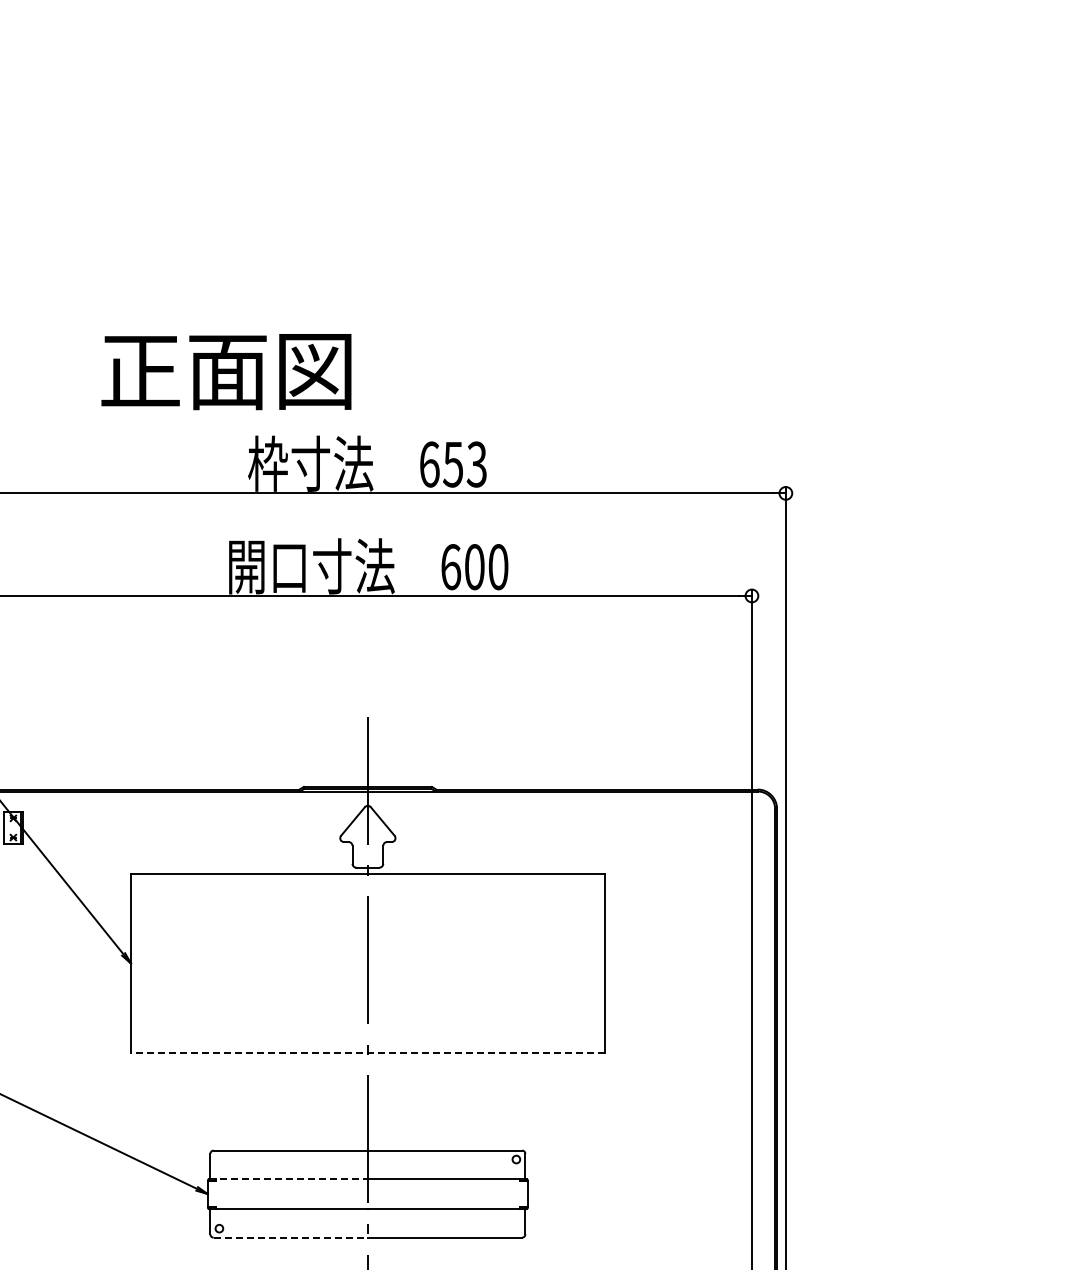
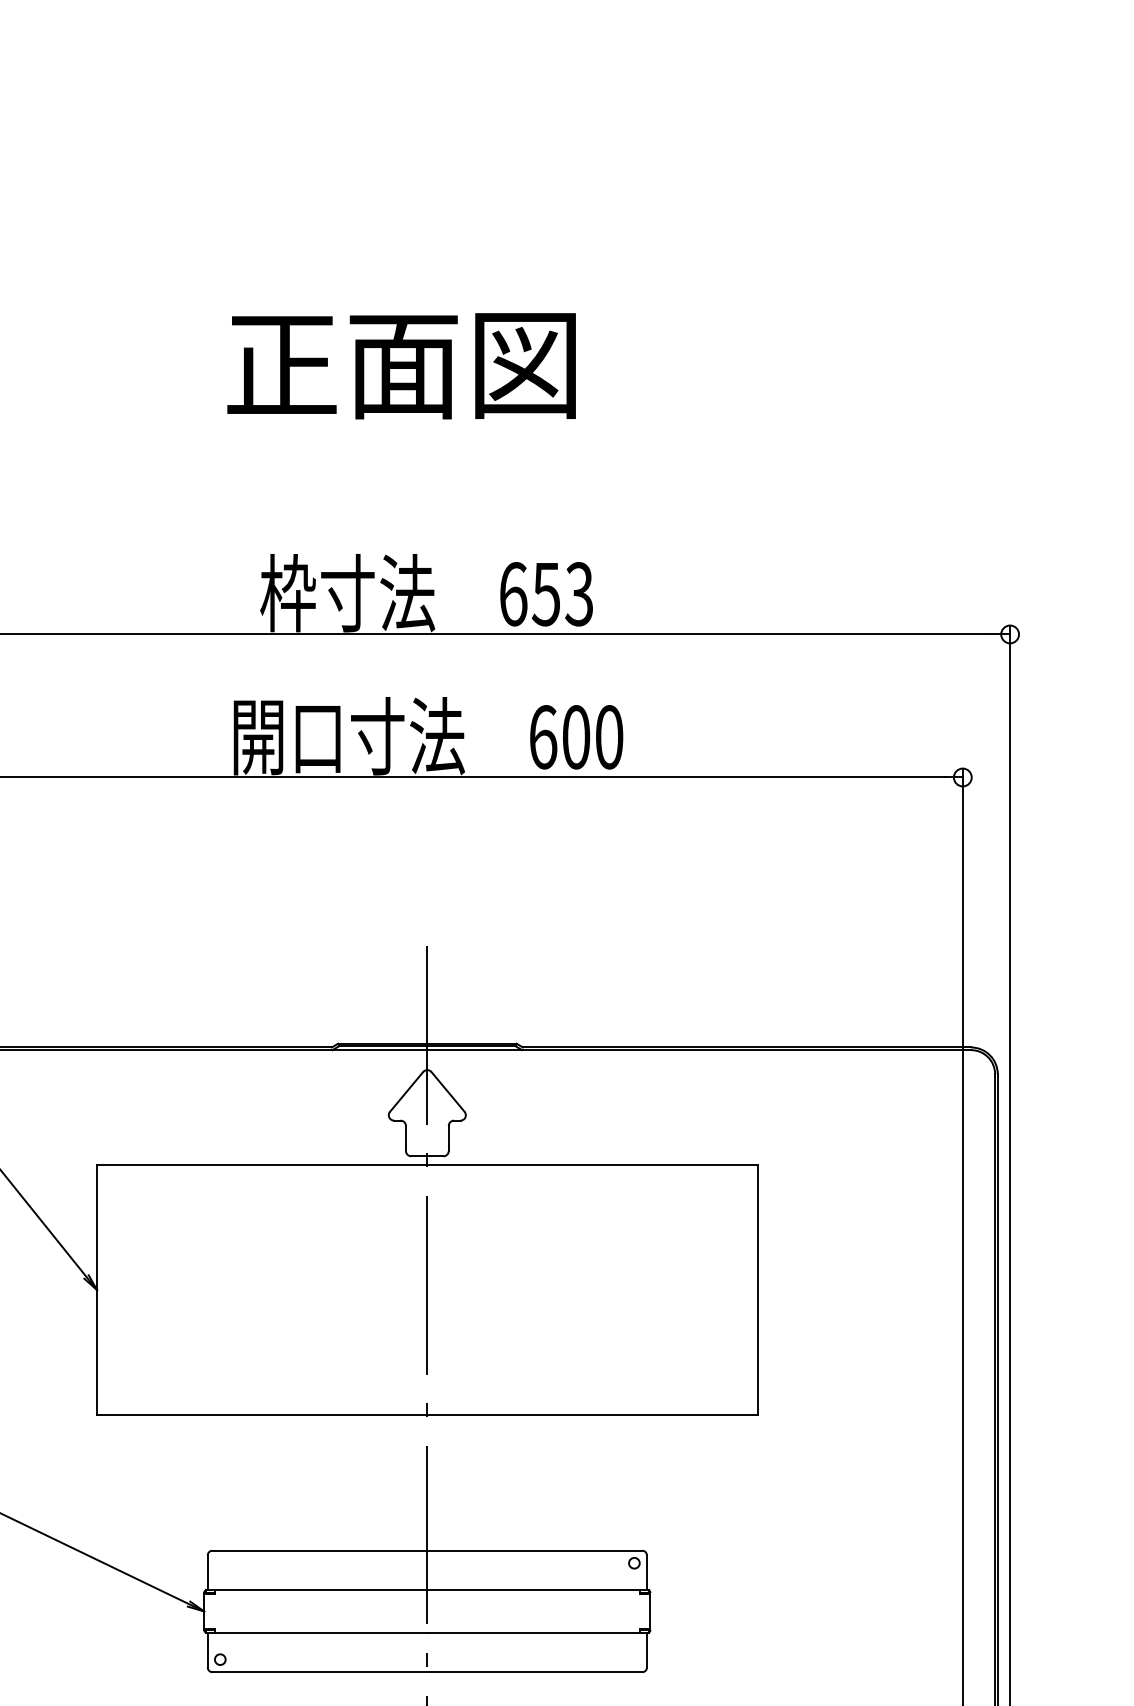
text: (226, 372) -> (401, 366), moved
line: (367, 1053) -> (426, 1415), dashed -> solid
line: (288, 1178) -> (316, 1589), dashed -> solid
line: (291, 1237) -> (320, 1671), dashed -> solid

